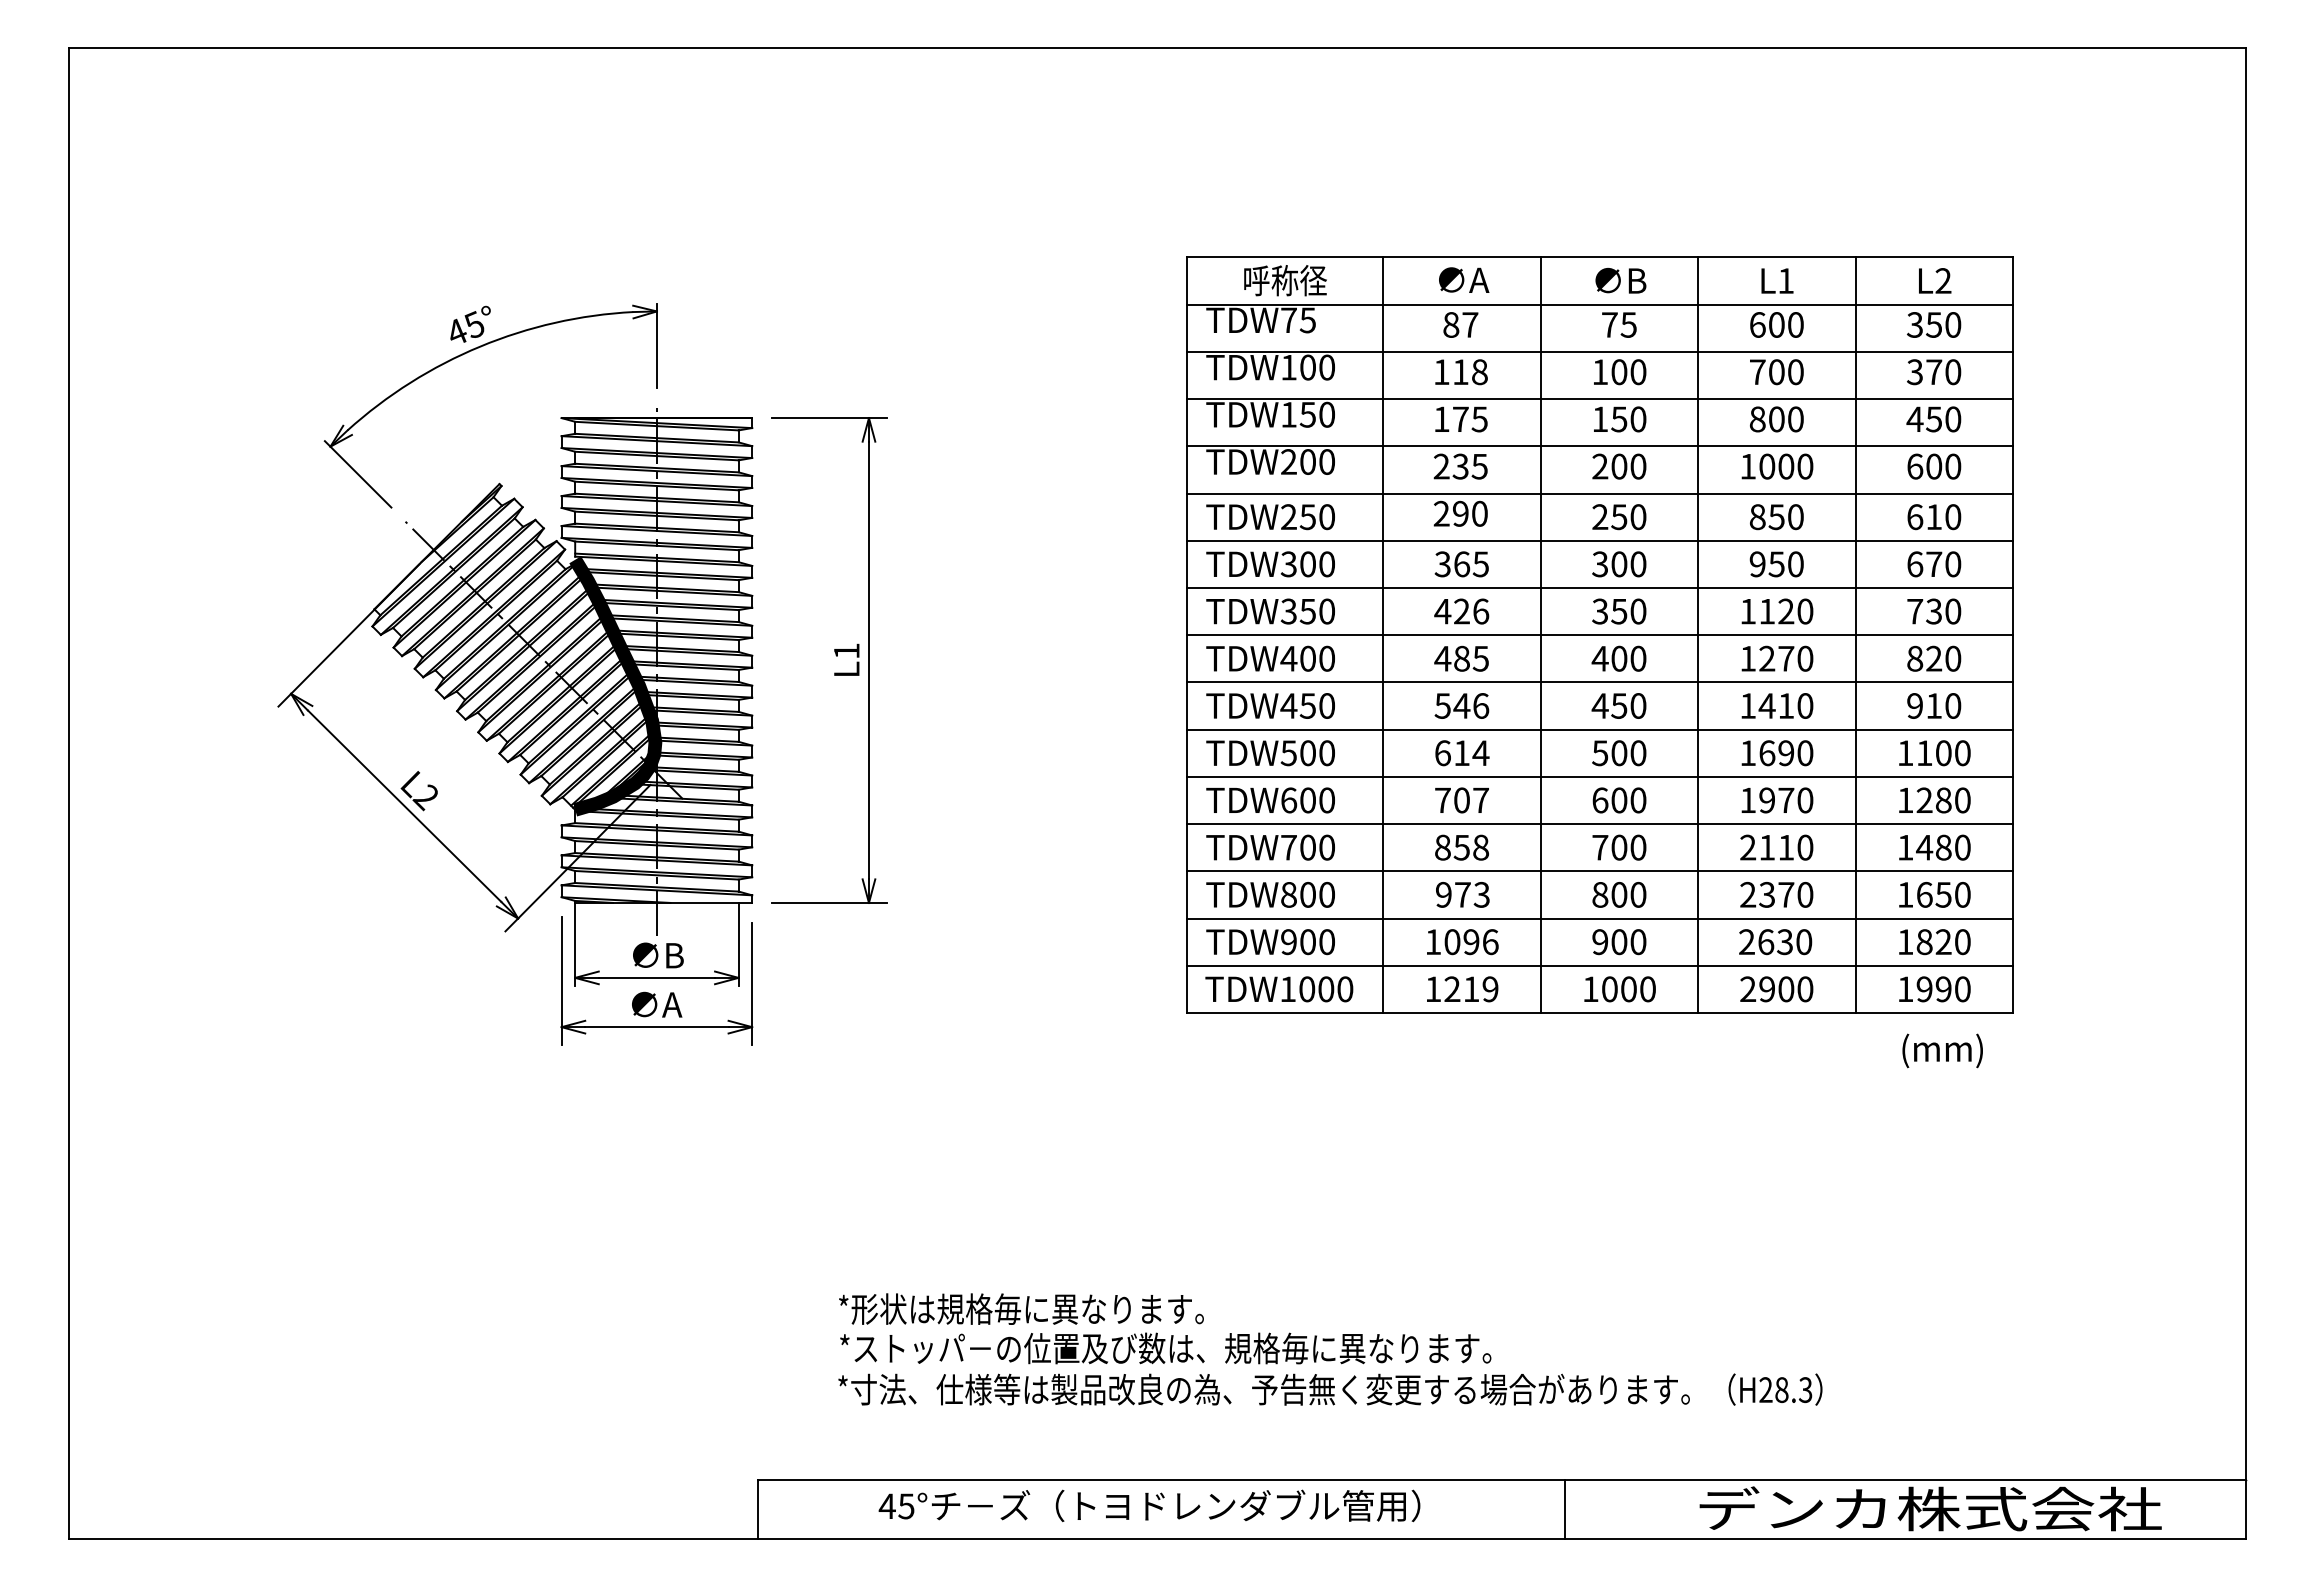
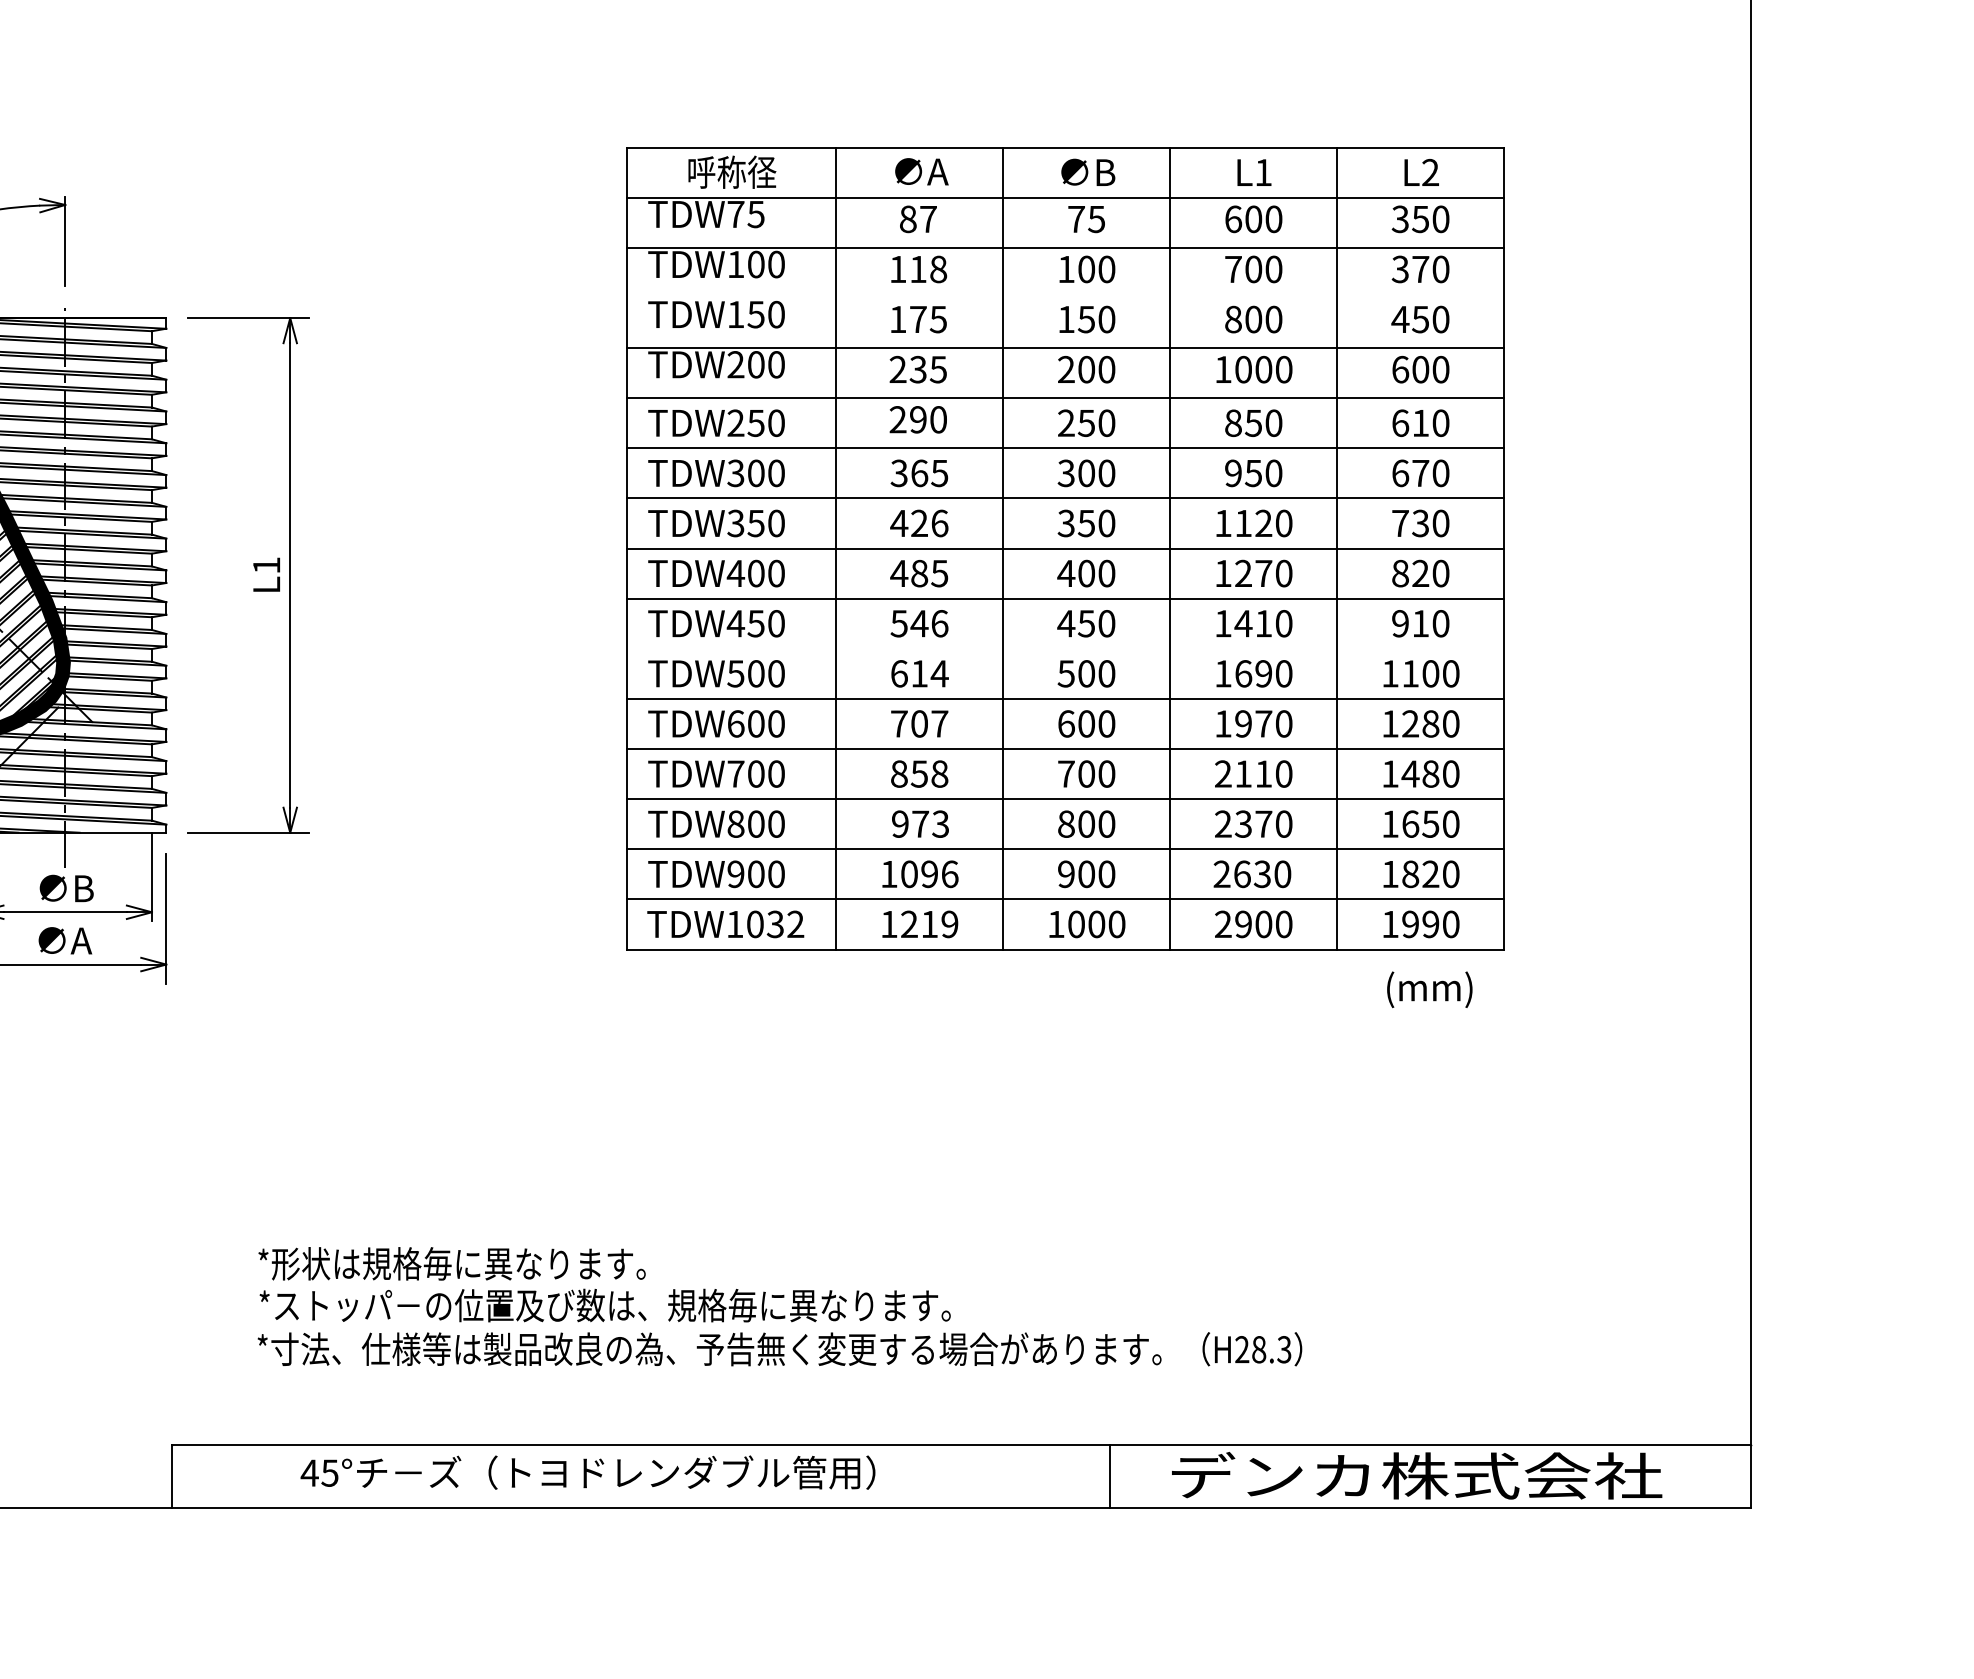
line: (1599, 399) -> (1065, 298), removed
line: (1599, 729) -> (1065, 648), removed
text: (1335, 989) -> (785, 924), TDW1000 -> TDW1032
line: (1564, 1509) -> (1110, 1476), moved

